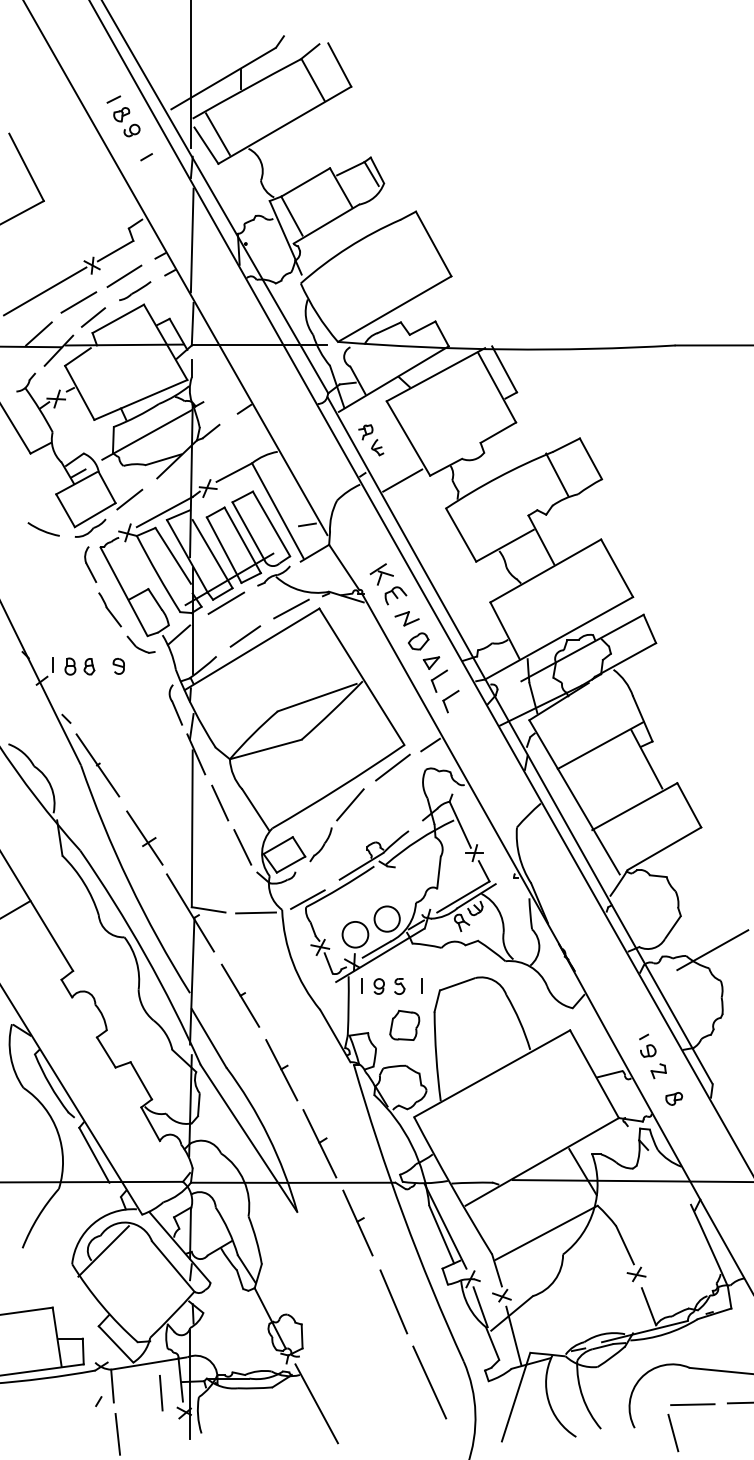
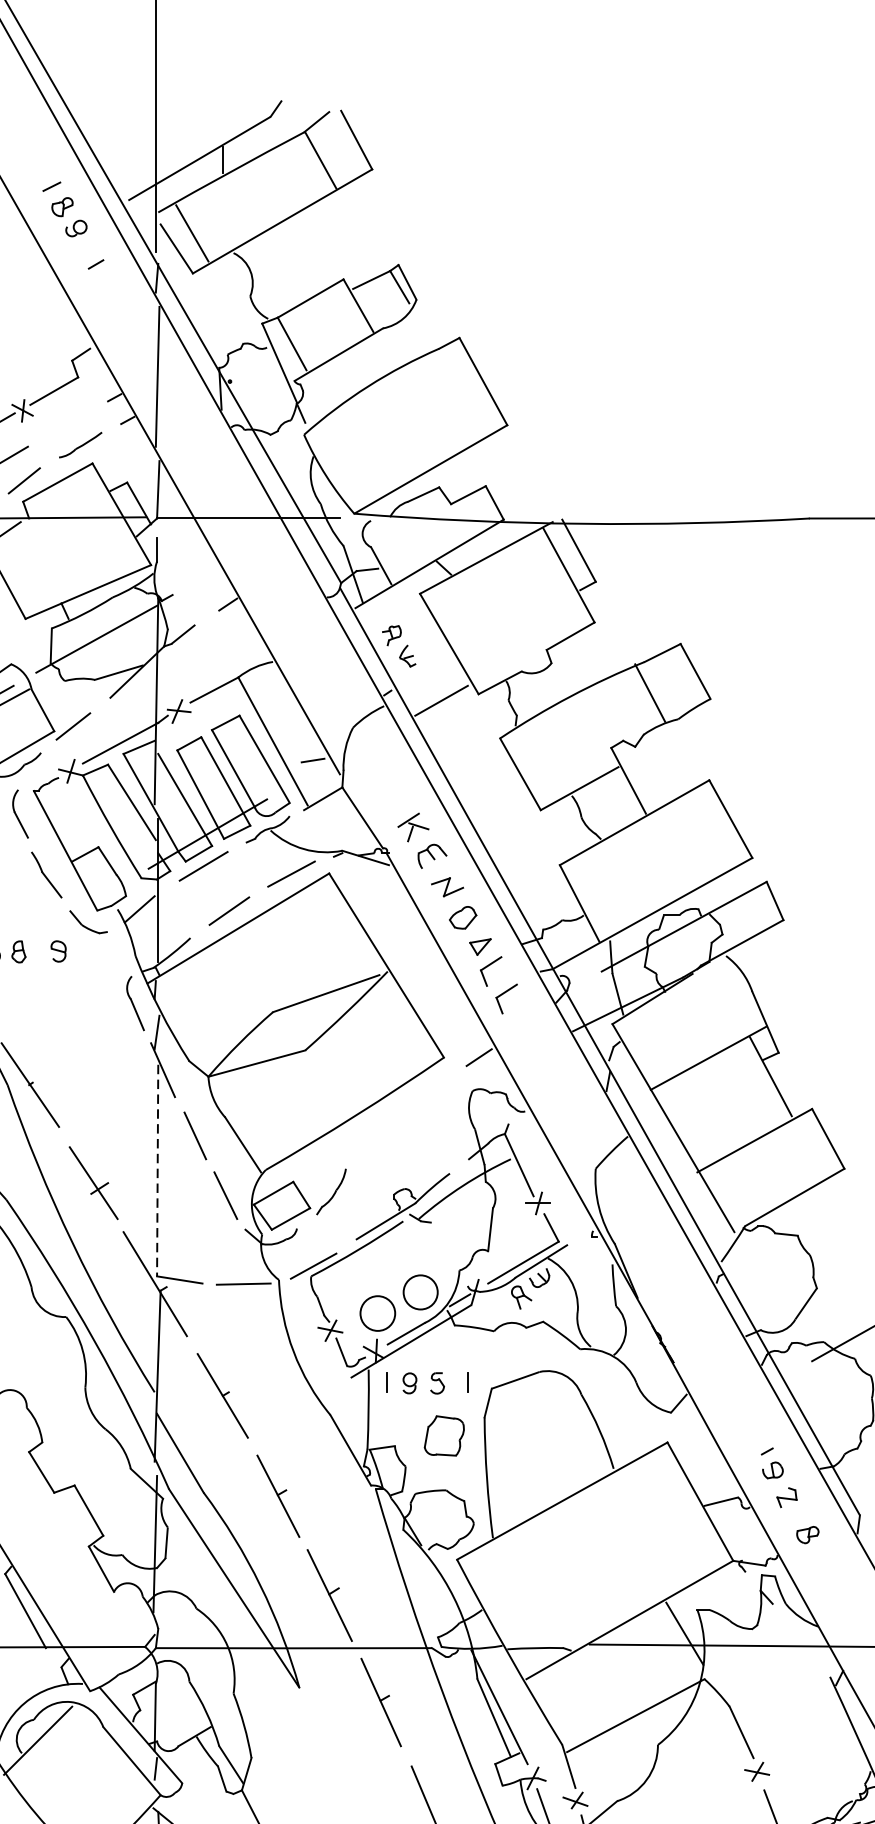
line: (124, 276) -> (66, 425), removed
line: (392, 767) -> (427, 1087), removed
line: (350, 804) -> (371, 1137), removed
line: (192, 829) -> (157, 1171), solid -> dashed

